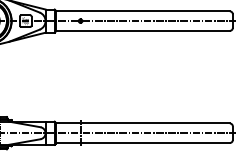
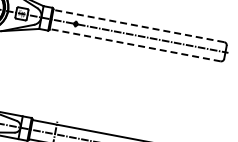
line: (142, 11) -> (138, 26), solid -> dashed
line: (142, 30) -> (134, 44), solid -> dashed

